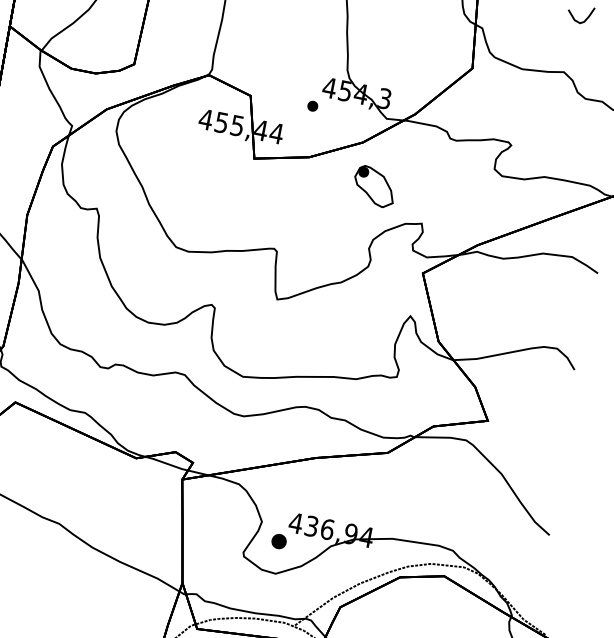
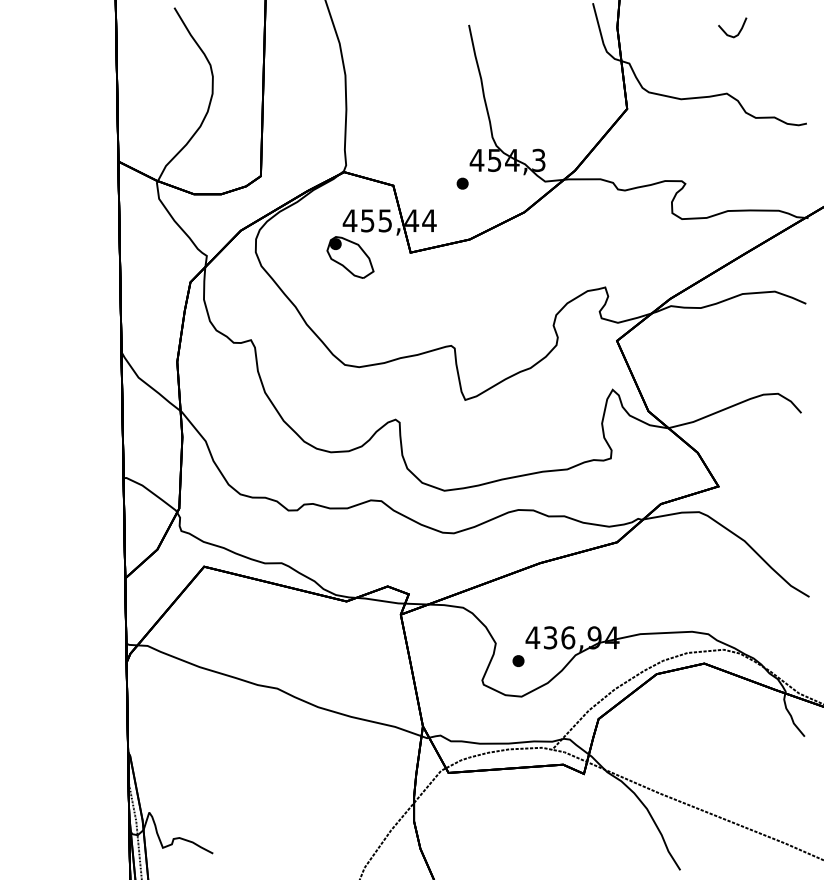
part: (374, 186) -> (350, 257), moved
part: (279, 540) -> (518, 660), size x0.71

